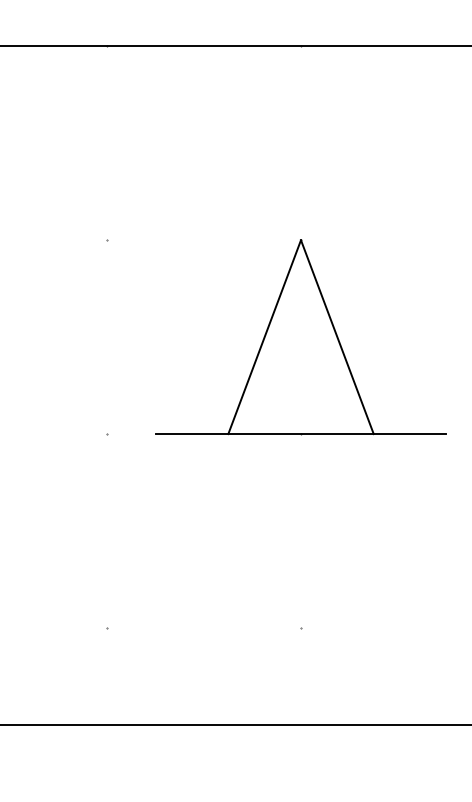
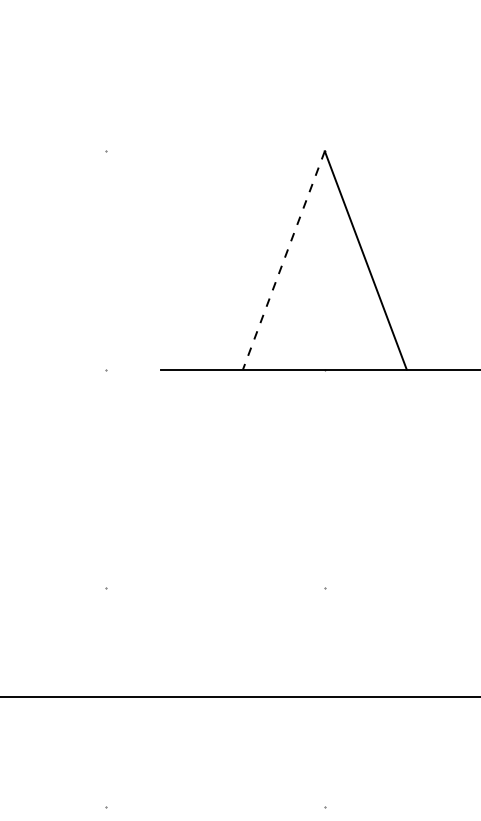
line: (264, 337) -> (283, 260), solid -> dashed

